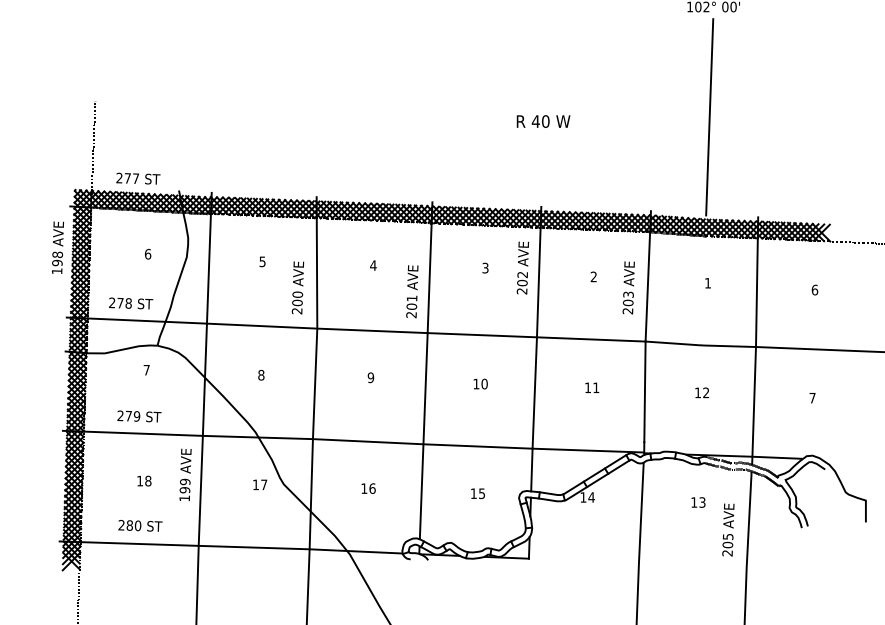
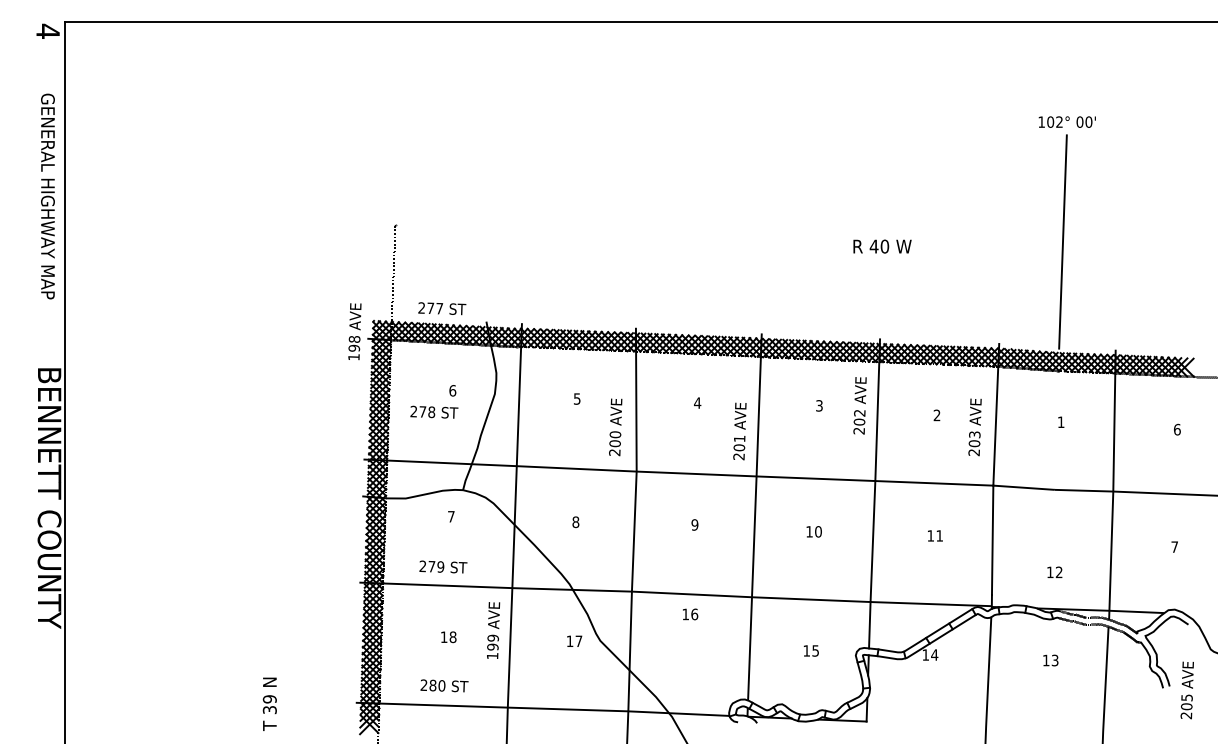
text: (57, 247) -> (354, 331), moved
text: (131, 302) -> (434, 411), moved
text: (701, 392) -> (1054, 571), moved
text: (368, 488) -> (690, 614), moved
text: (727, 530) -> (1186, 690), moved

